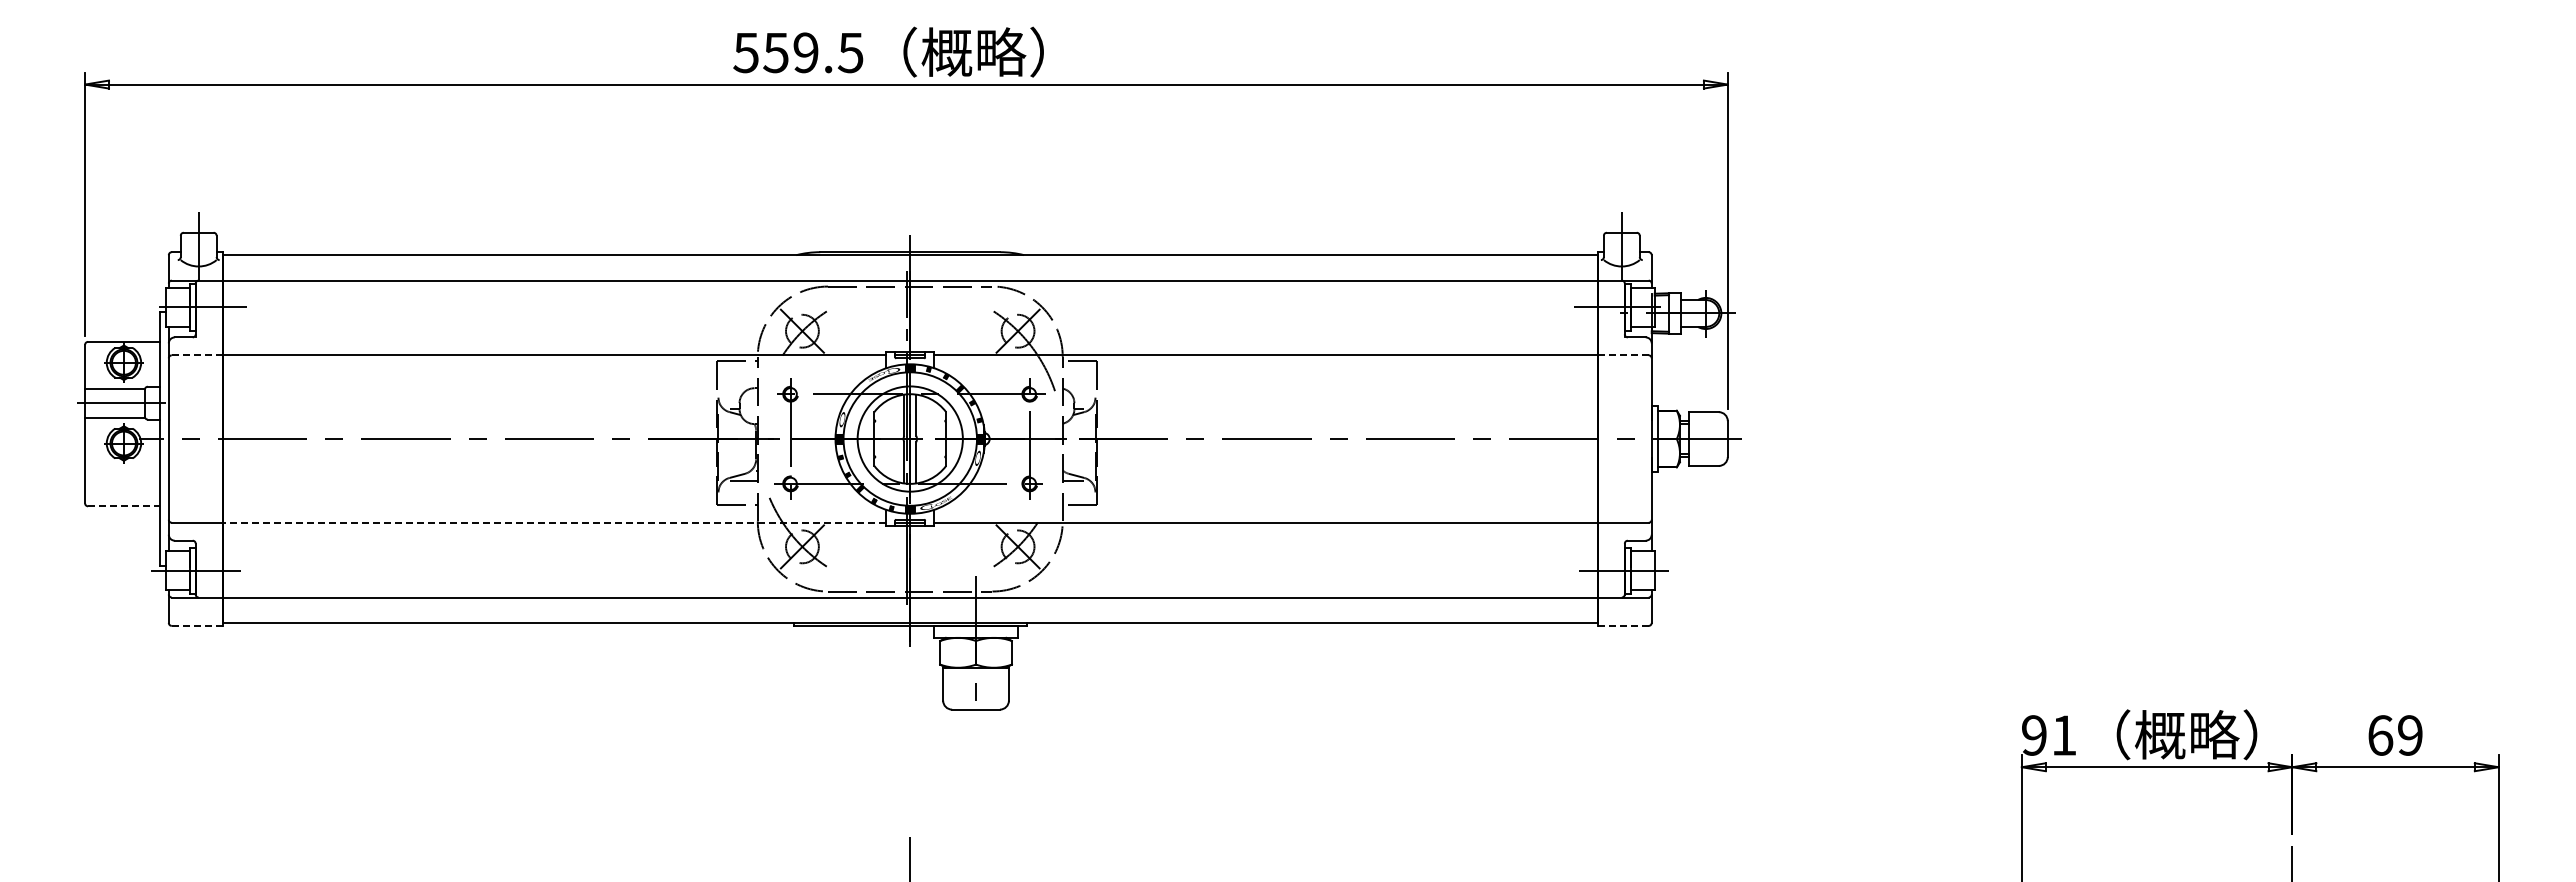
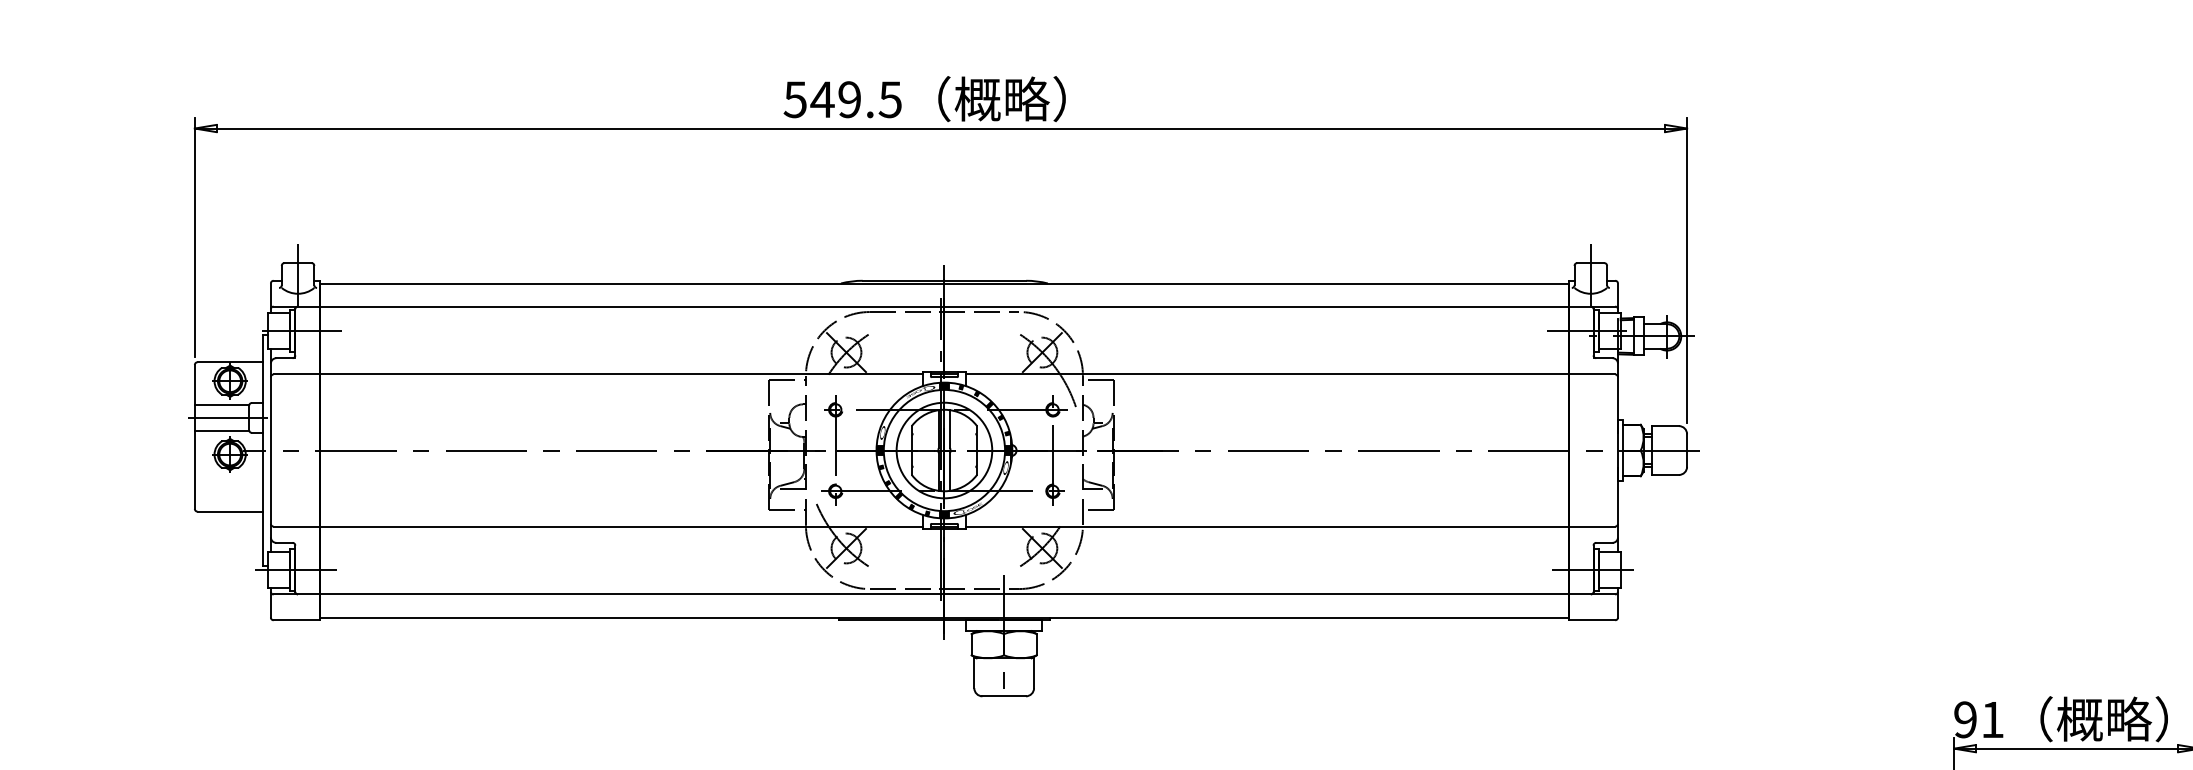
text: (775, 53) -> (822, 100), 559.5 -> 549.5
line: (197, 355) -> (296, 374), dashed -> solid
line: (1622, 355) -> (1591, 374), dashed -> solid
line: (123, 506) -> (229, 511), dashed -> solid
line: (554, 522) -> (621, 526), dashed -> solid
line: (197, 625) -> (296, 619), dashed -> solid
line: (1622, 625) -> (1591, 619), dashed -> solid

